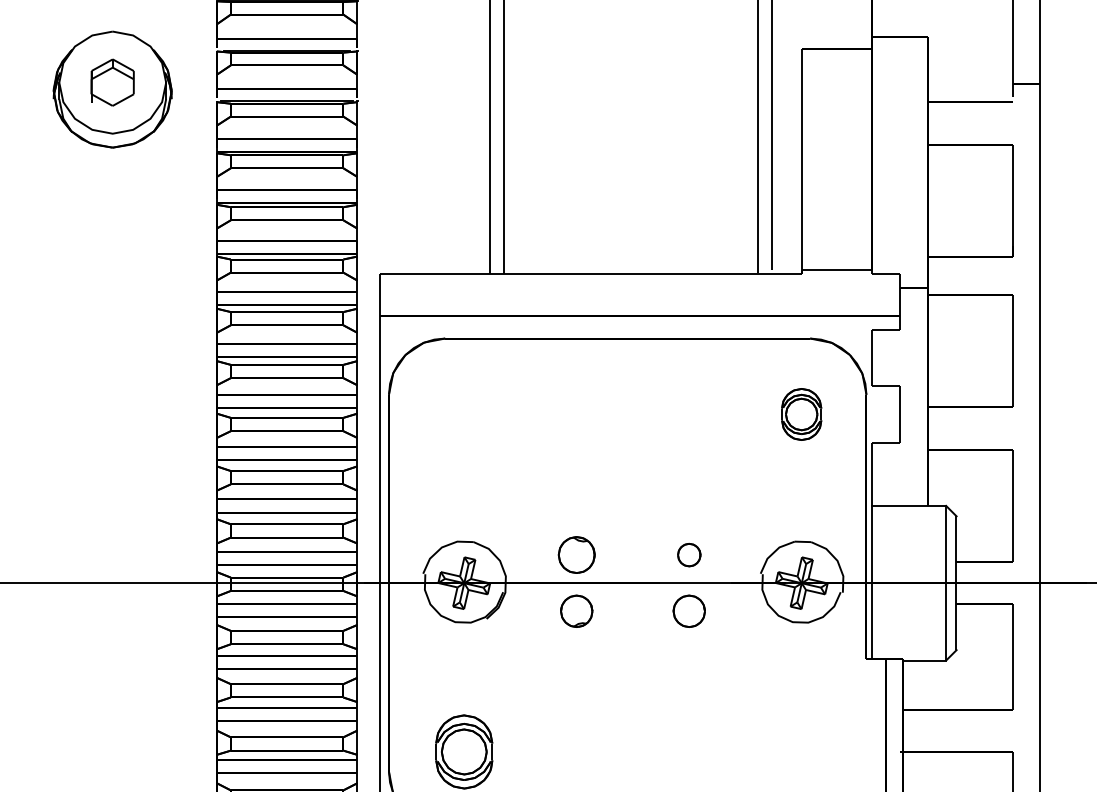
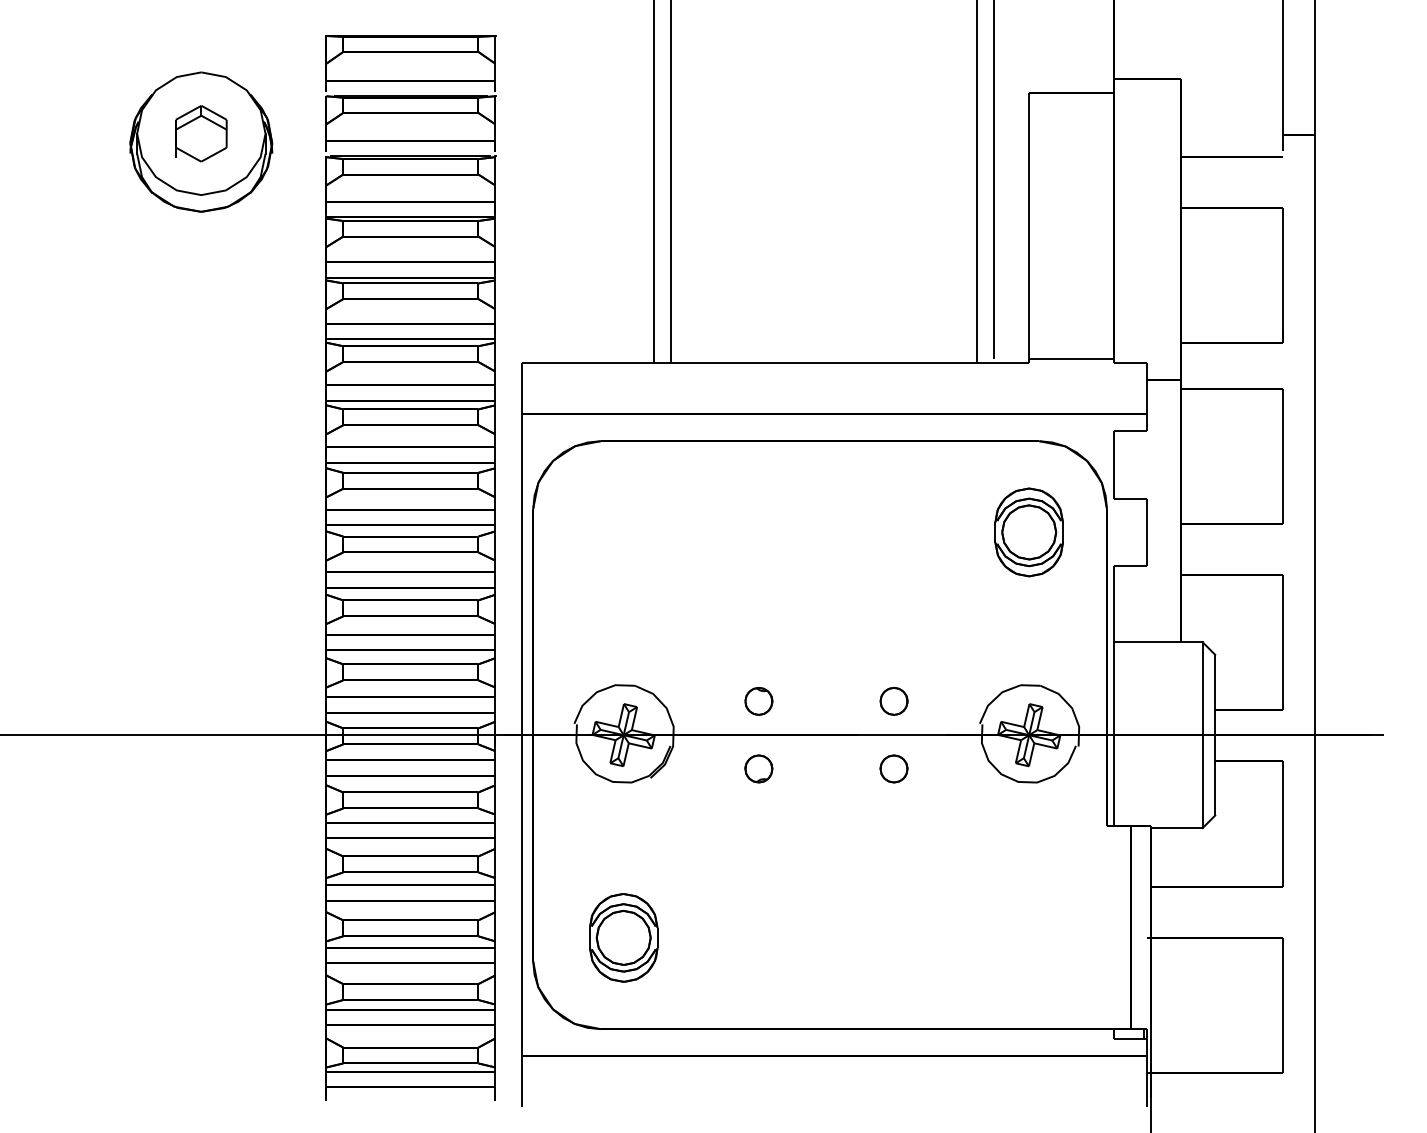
part: (801, 414) -> (1028, 532), size x1.43
part: (576, 555) -> (758, 701), size x0.62
part: (576, 610) -> (758, 768), size x0.71
part: (688, 610) -> (893, 768), size x0.71

